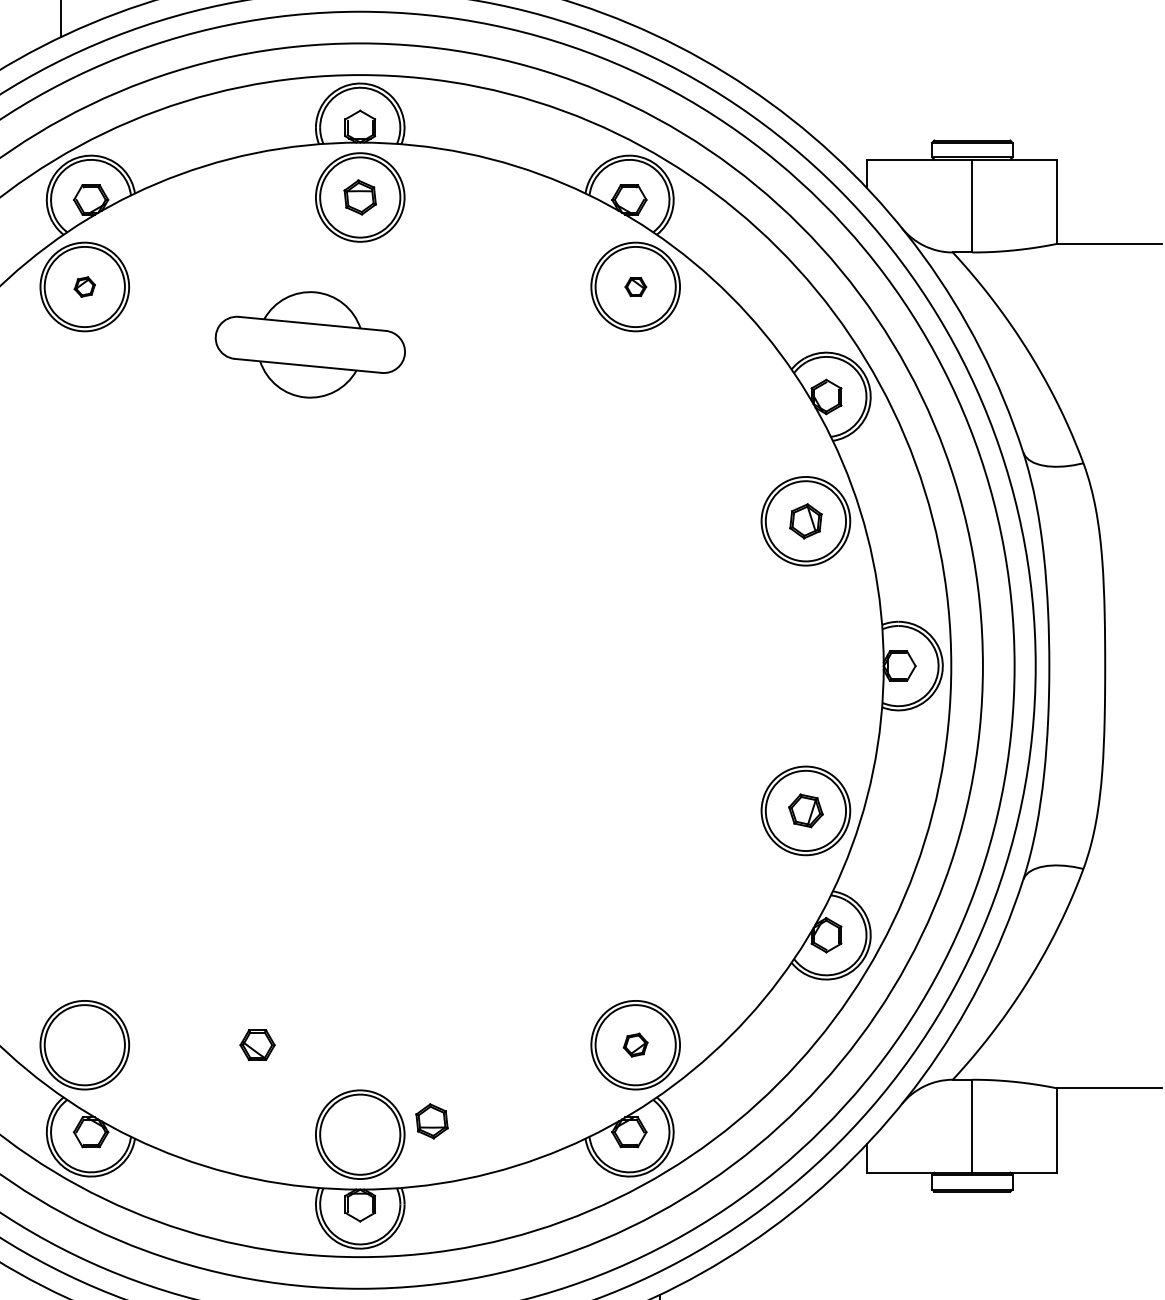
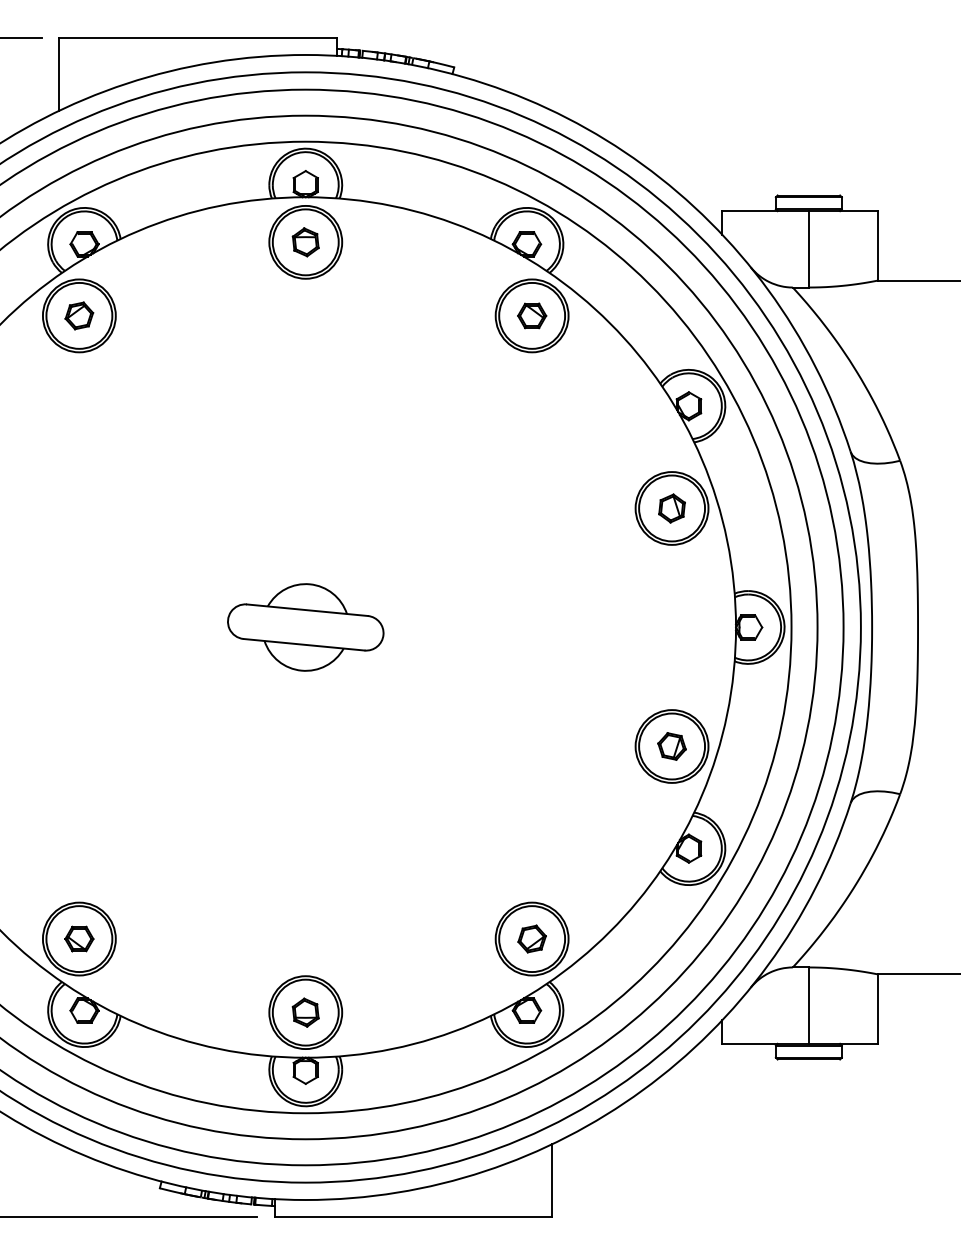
part: (84, 286) -> (79, 315), size x1.67
part: (636, 286) -> (532, 315), size x1.67
part: (310, 344) -> (305, 627), moved
part: (257, 1044) -> (79, 938), moved
part: (634, 1044) -> (531, 938), size x1.43
part: (431, 1121) -> (305, 1012), moved

